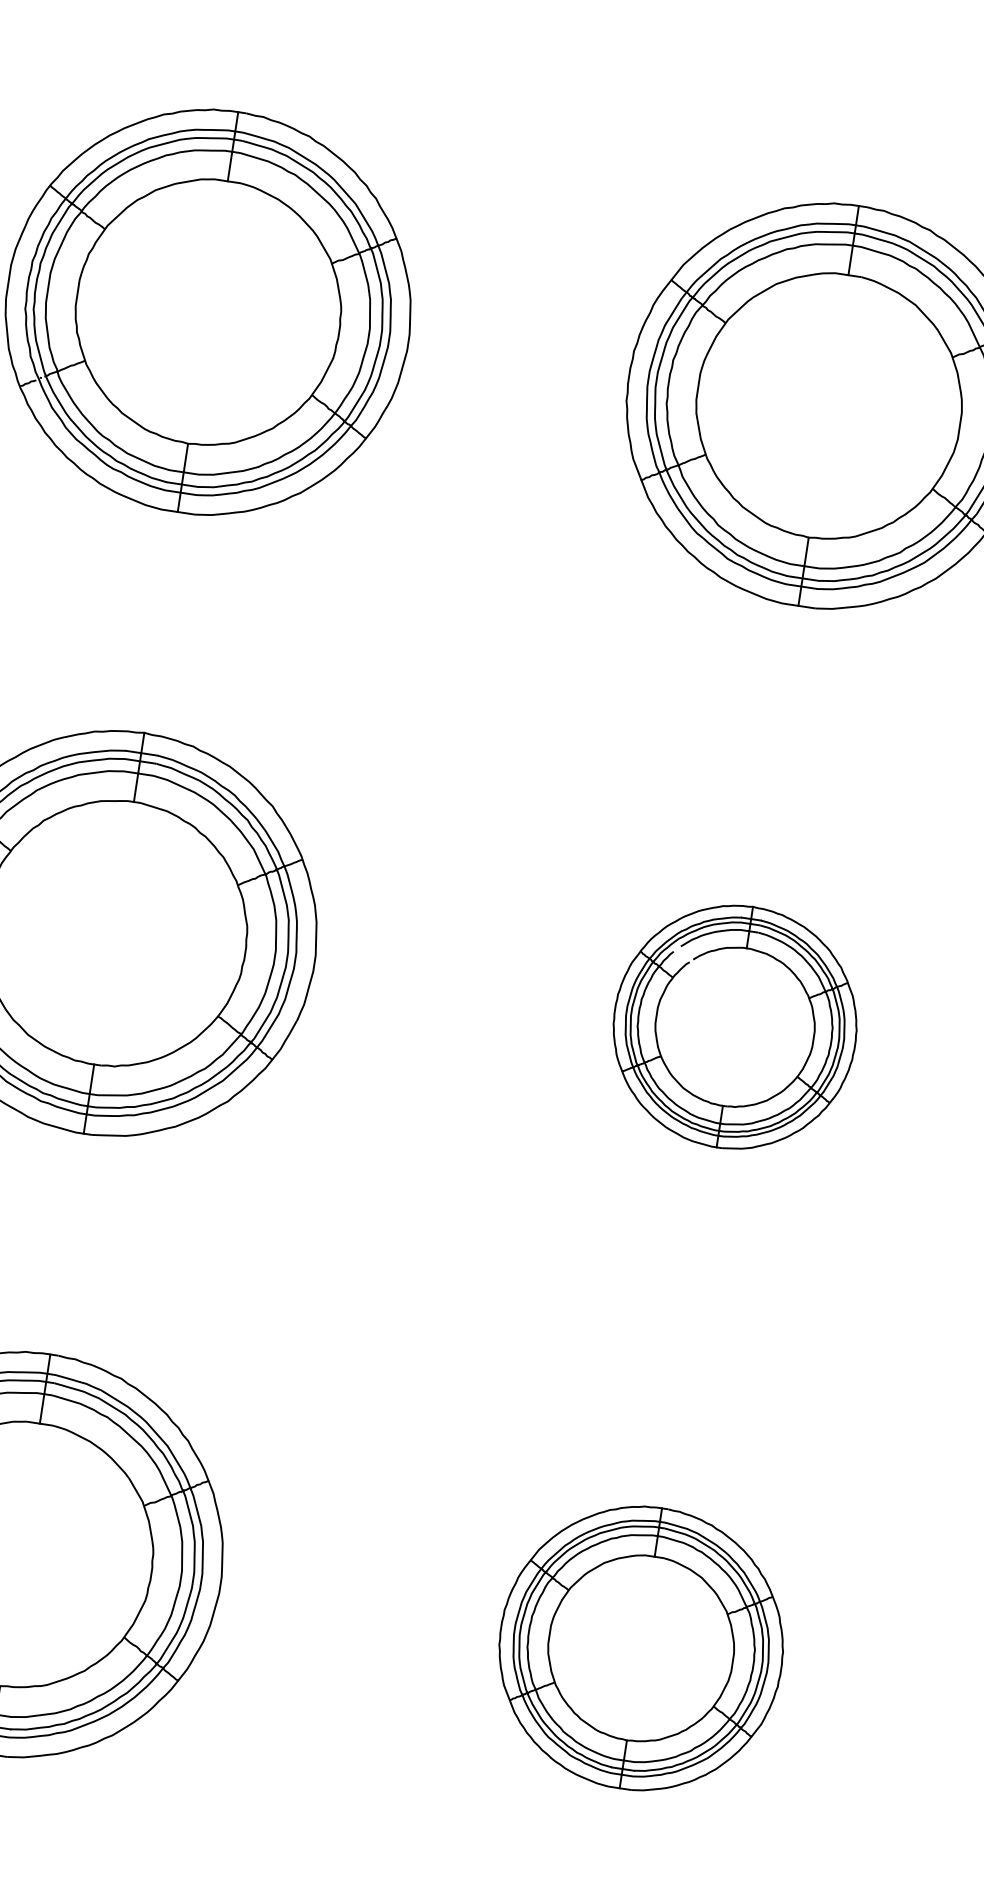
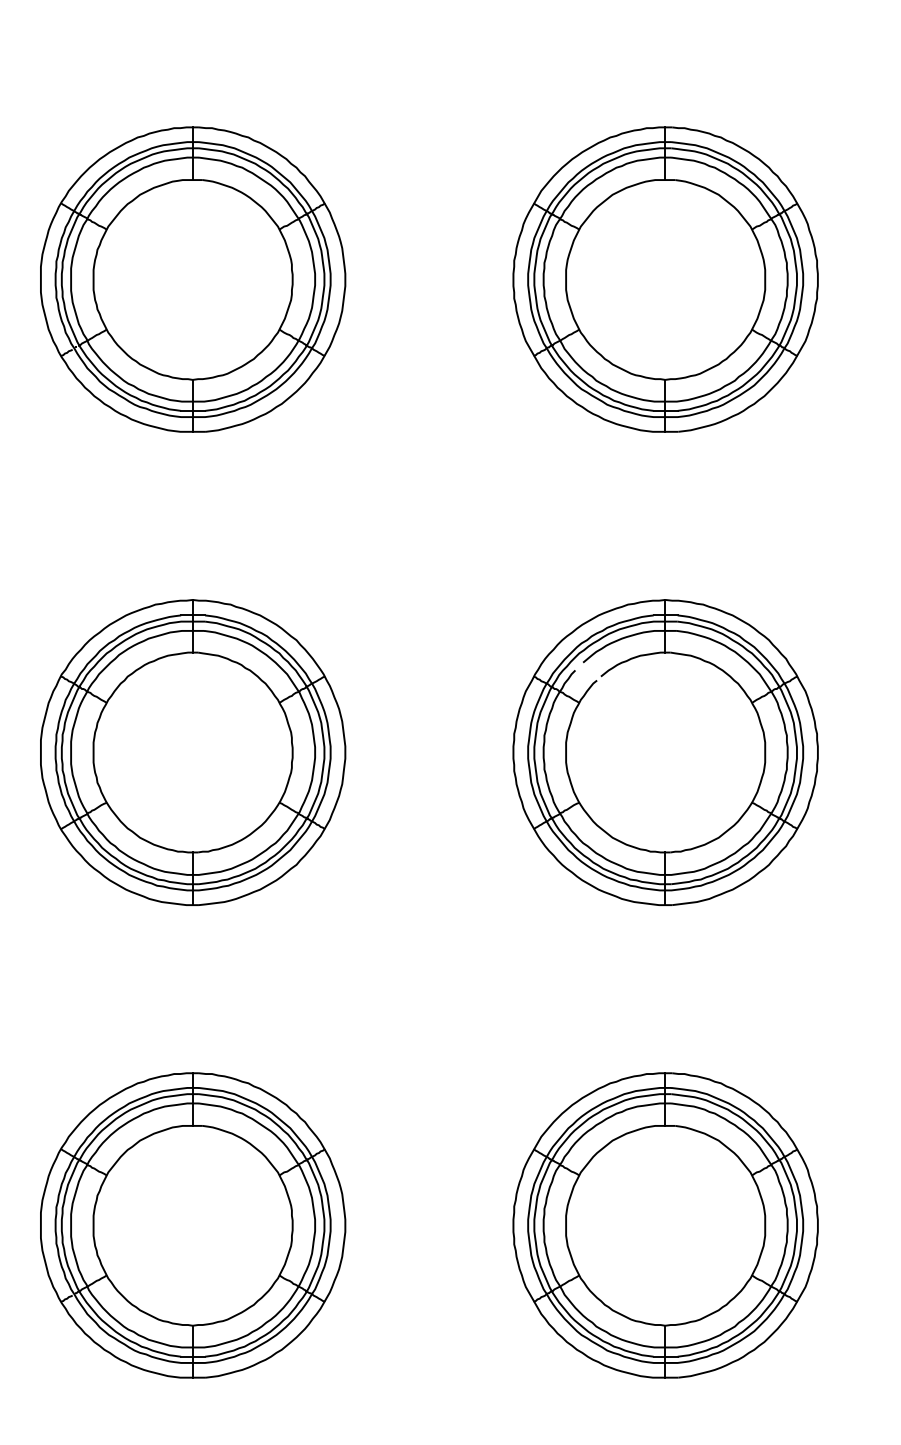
part: (735, 1027) -> (665, 752), size x1.67
part: (641, 1648) -> (665, 1225), size x1.43

